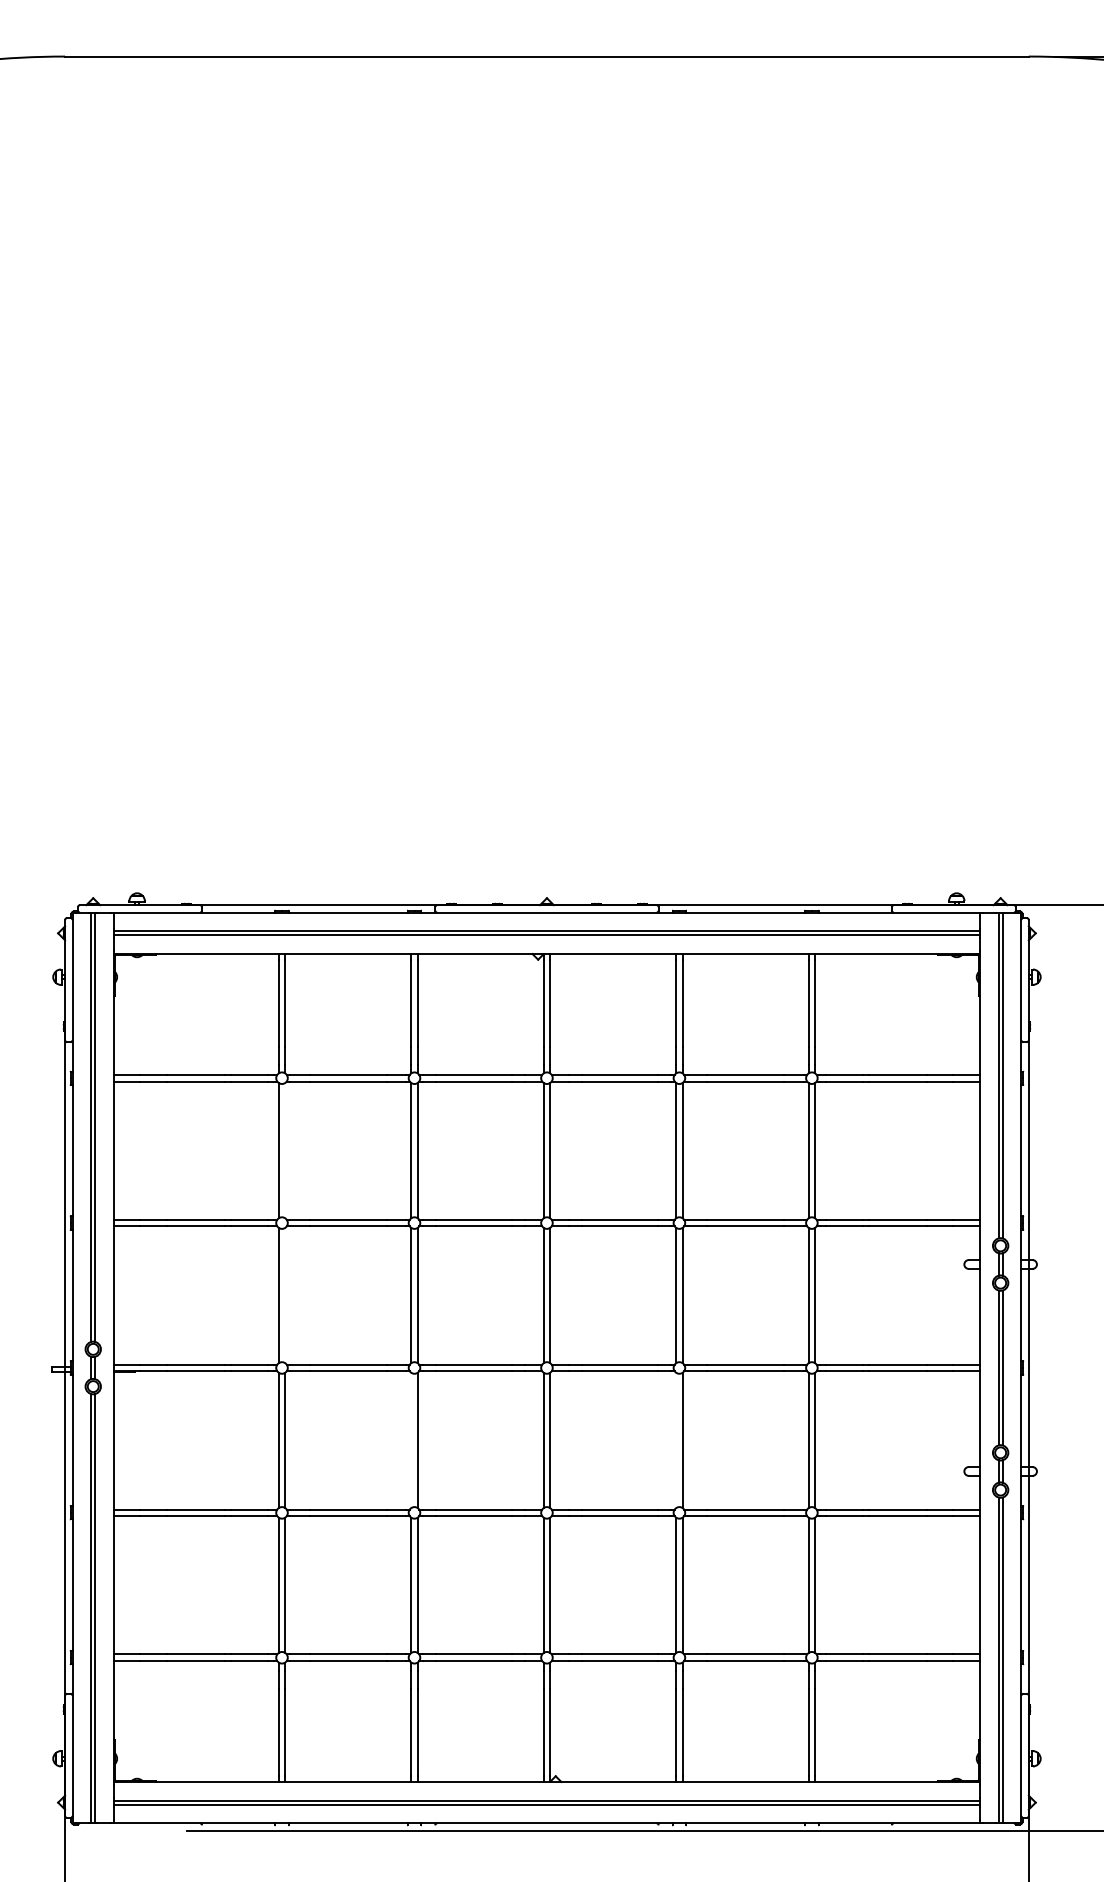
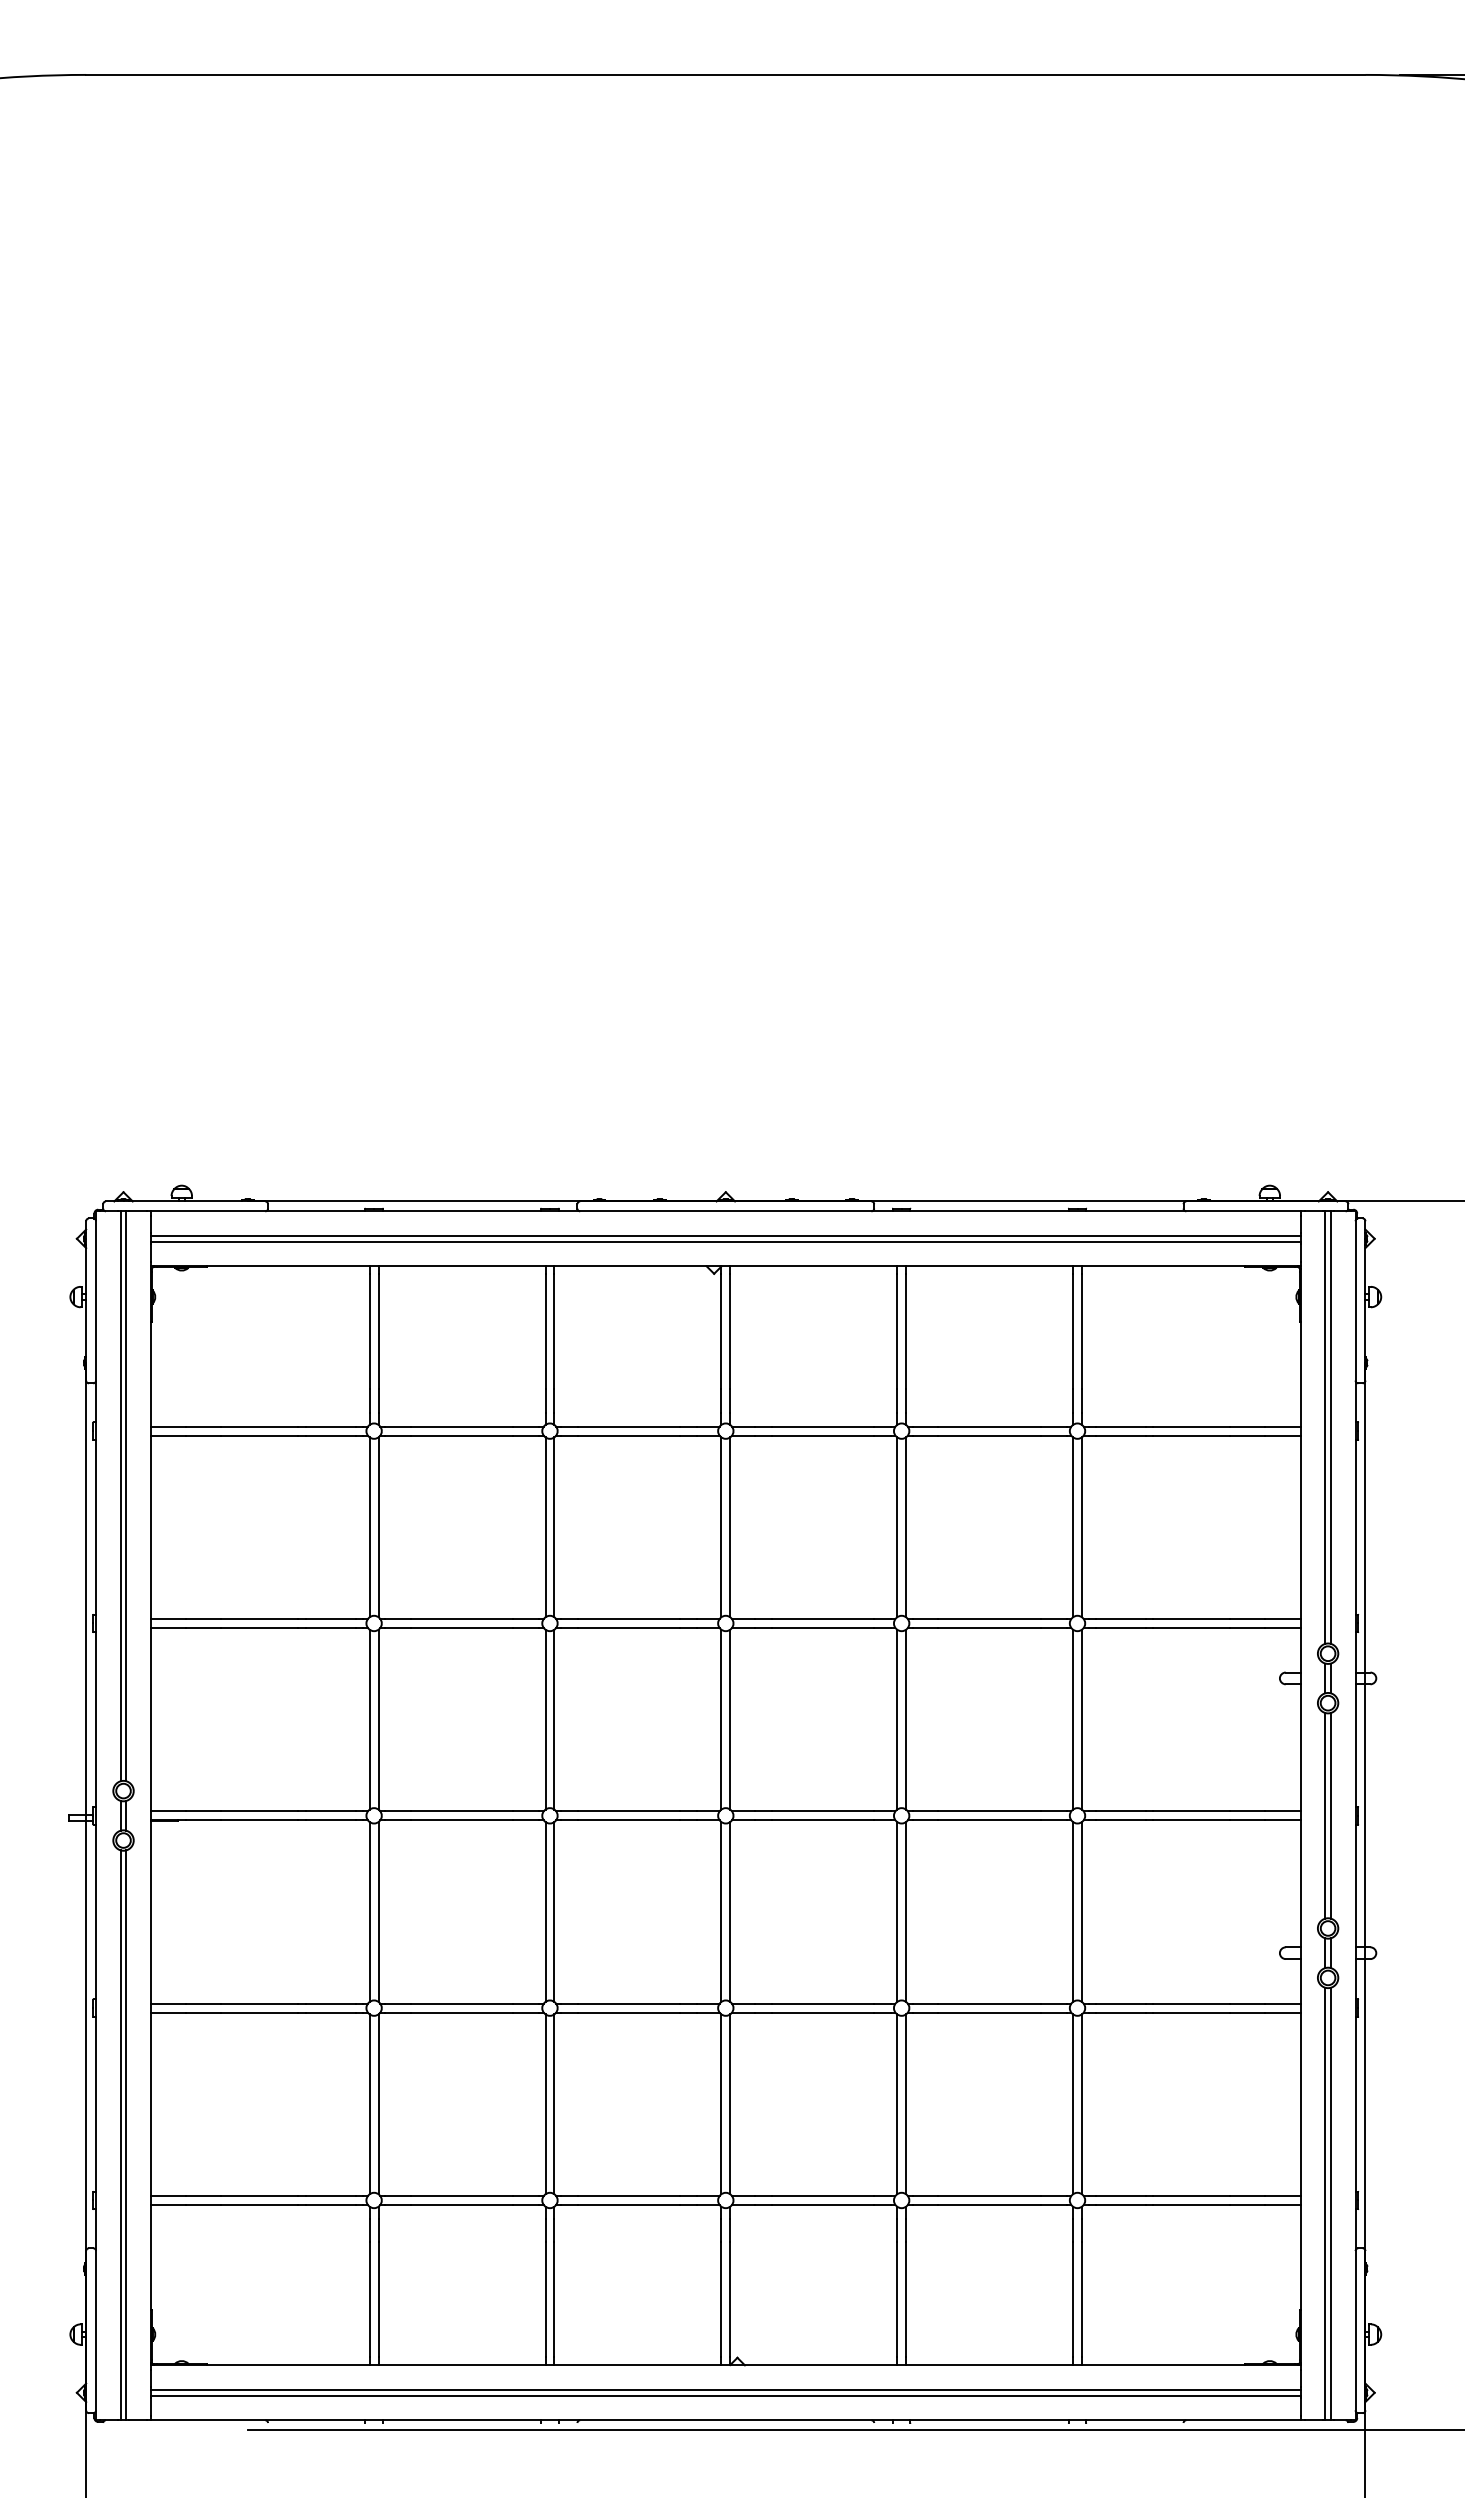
line: (285, 1150) -> (378, 1527), added
line: (285, 1295) -> (378, 1719), added
line: (411, 1440) -> (545, 1911), added
line: (676, 1440) -> (897, 1911), added

